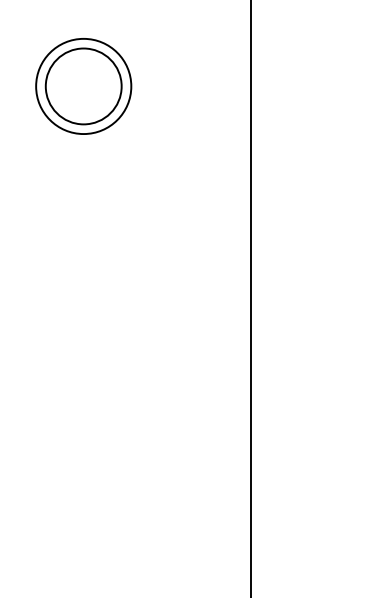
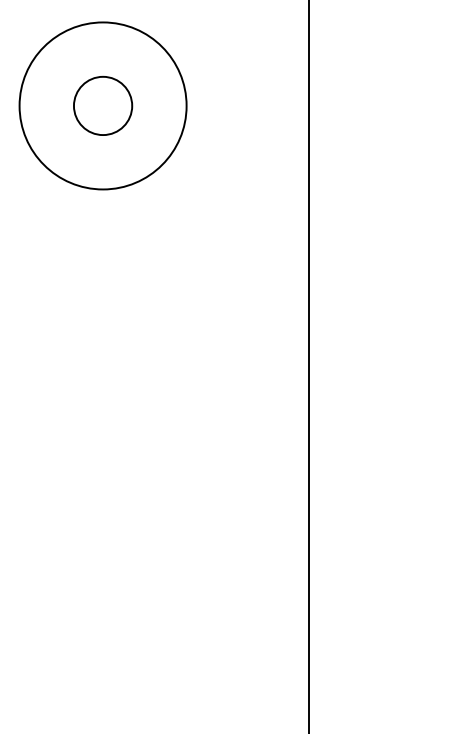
circle: (83, 86) -> (102, 106), size x0.62
circle: (83, 86) -> (102, 106), size x1.43

